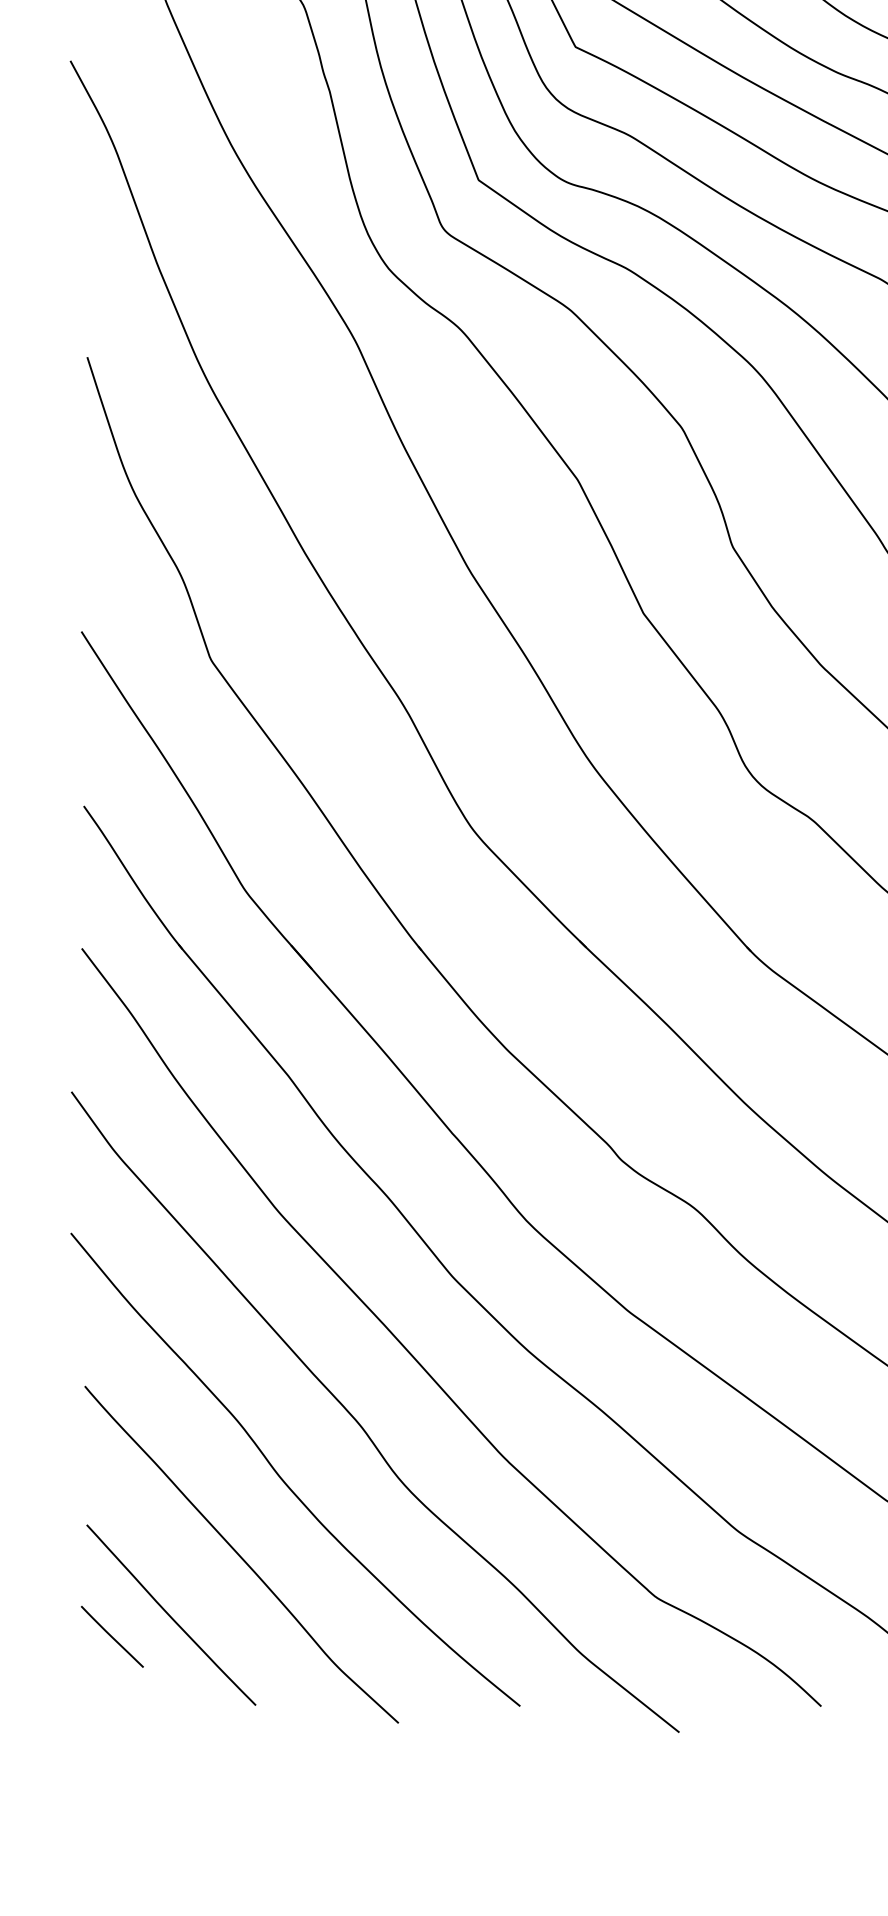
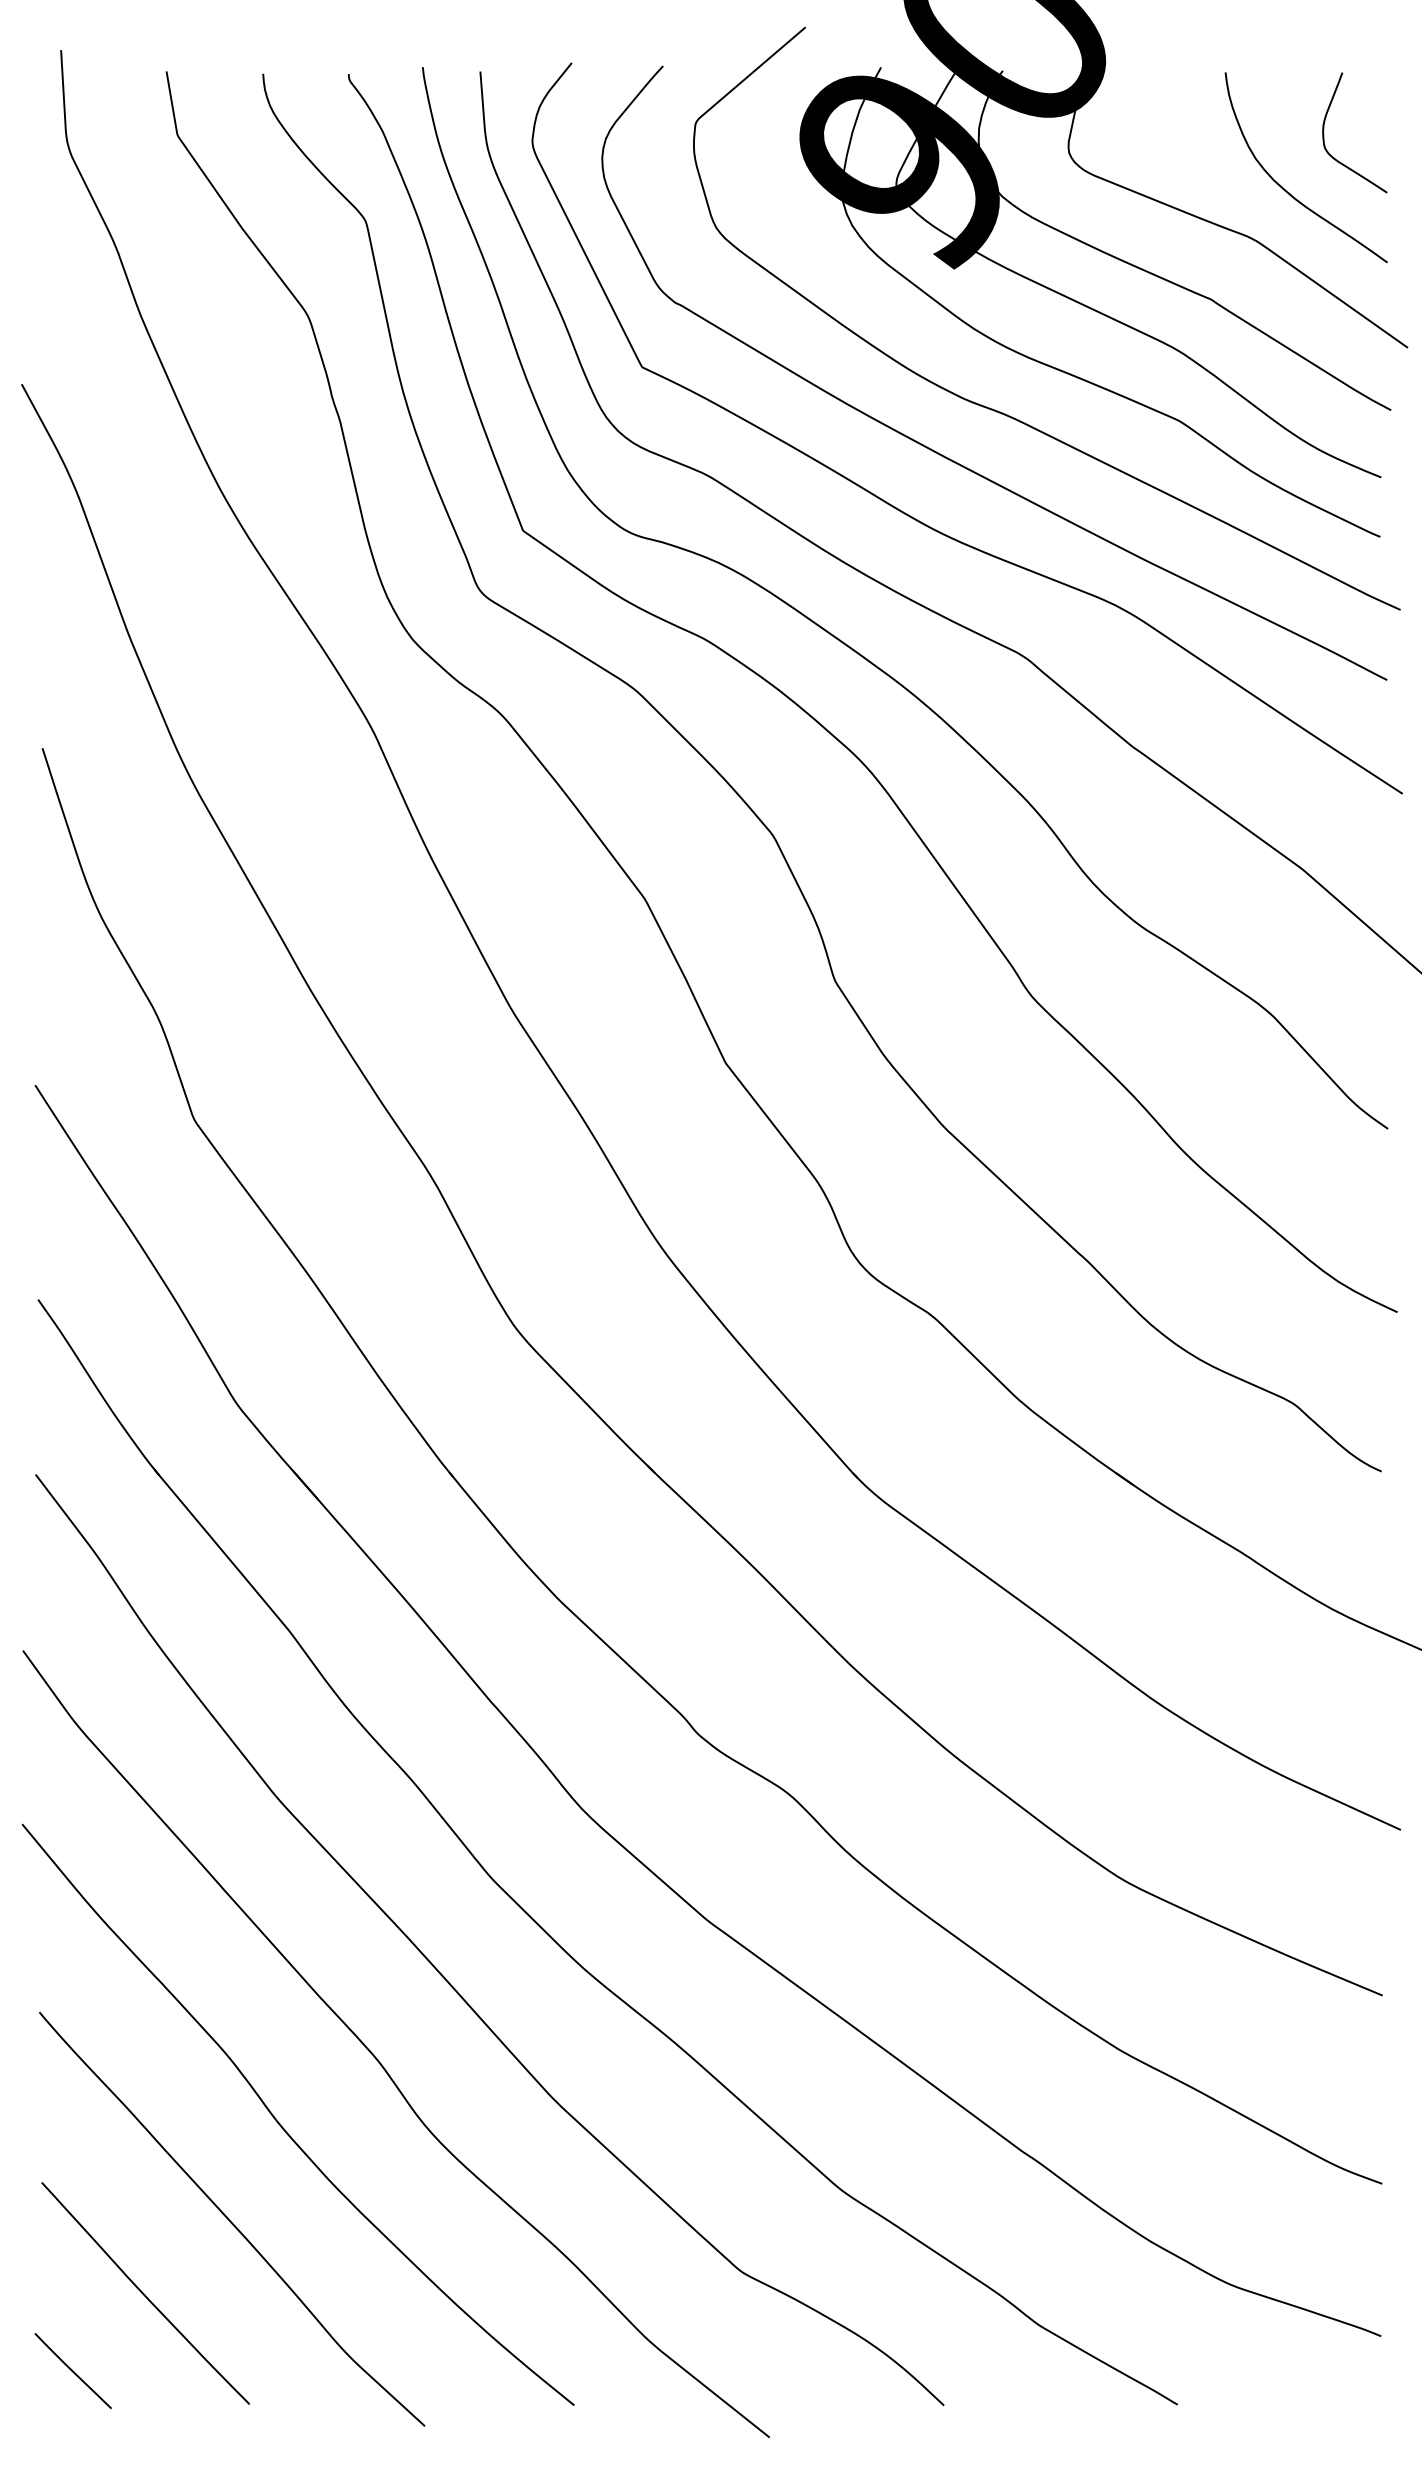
line: (111, 1636) -> (72, 2370), moved

